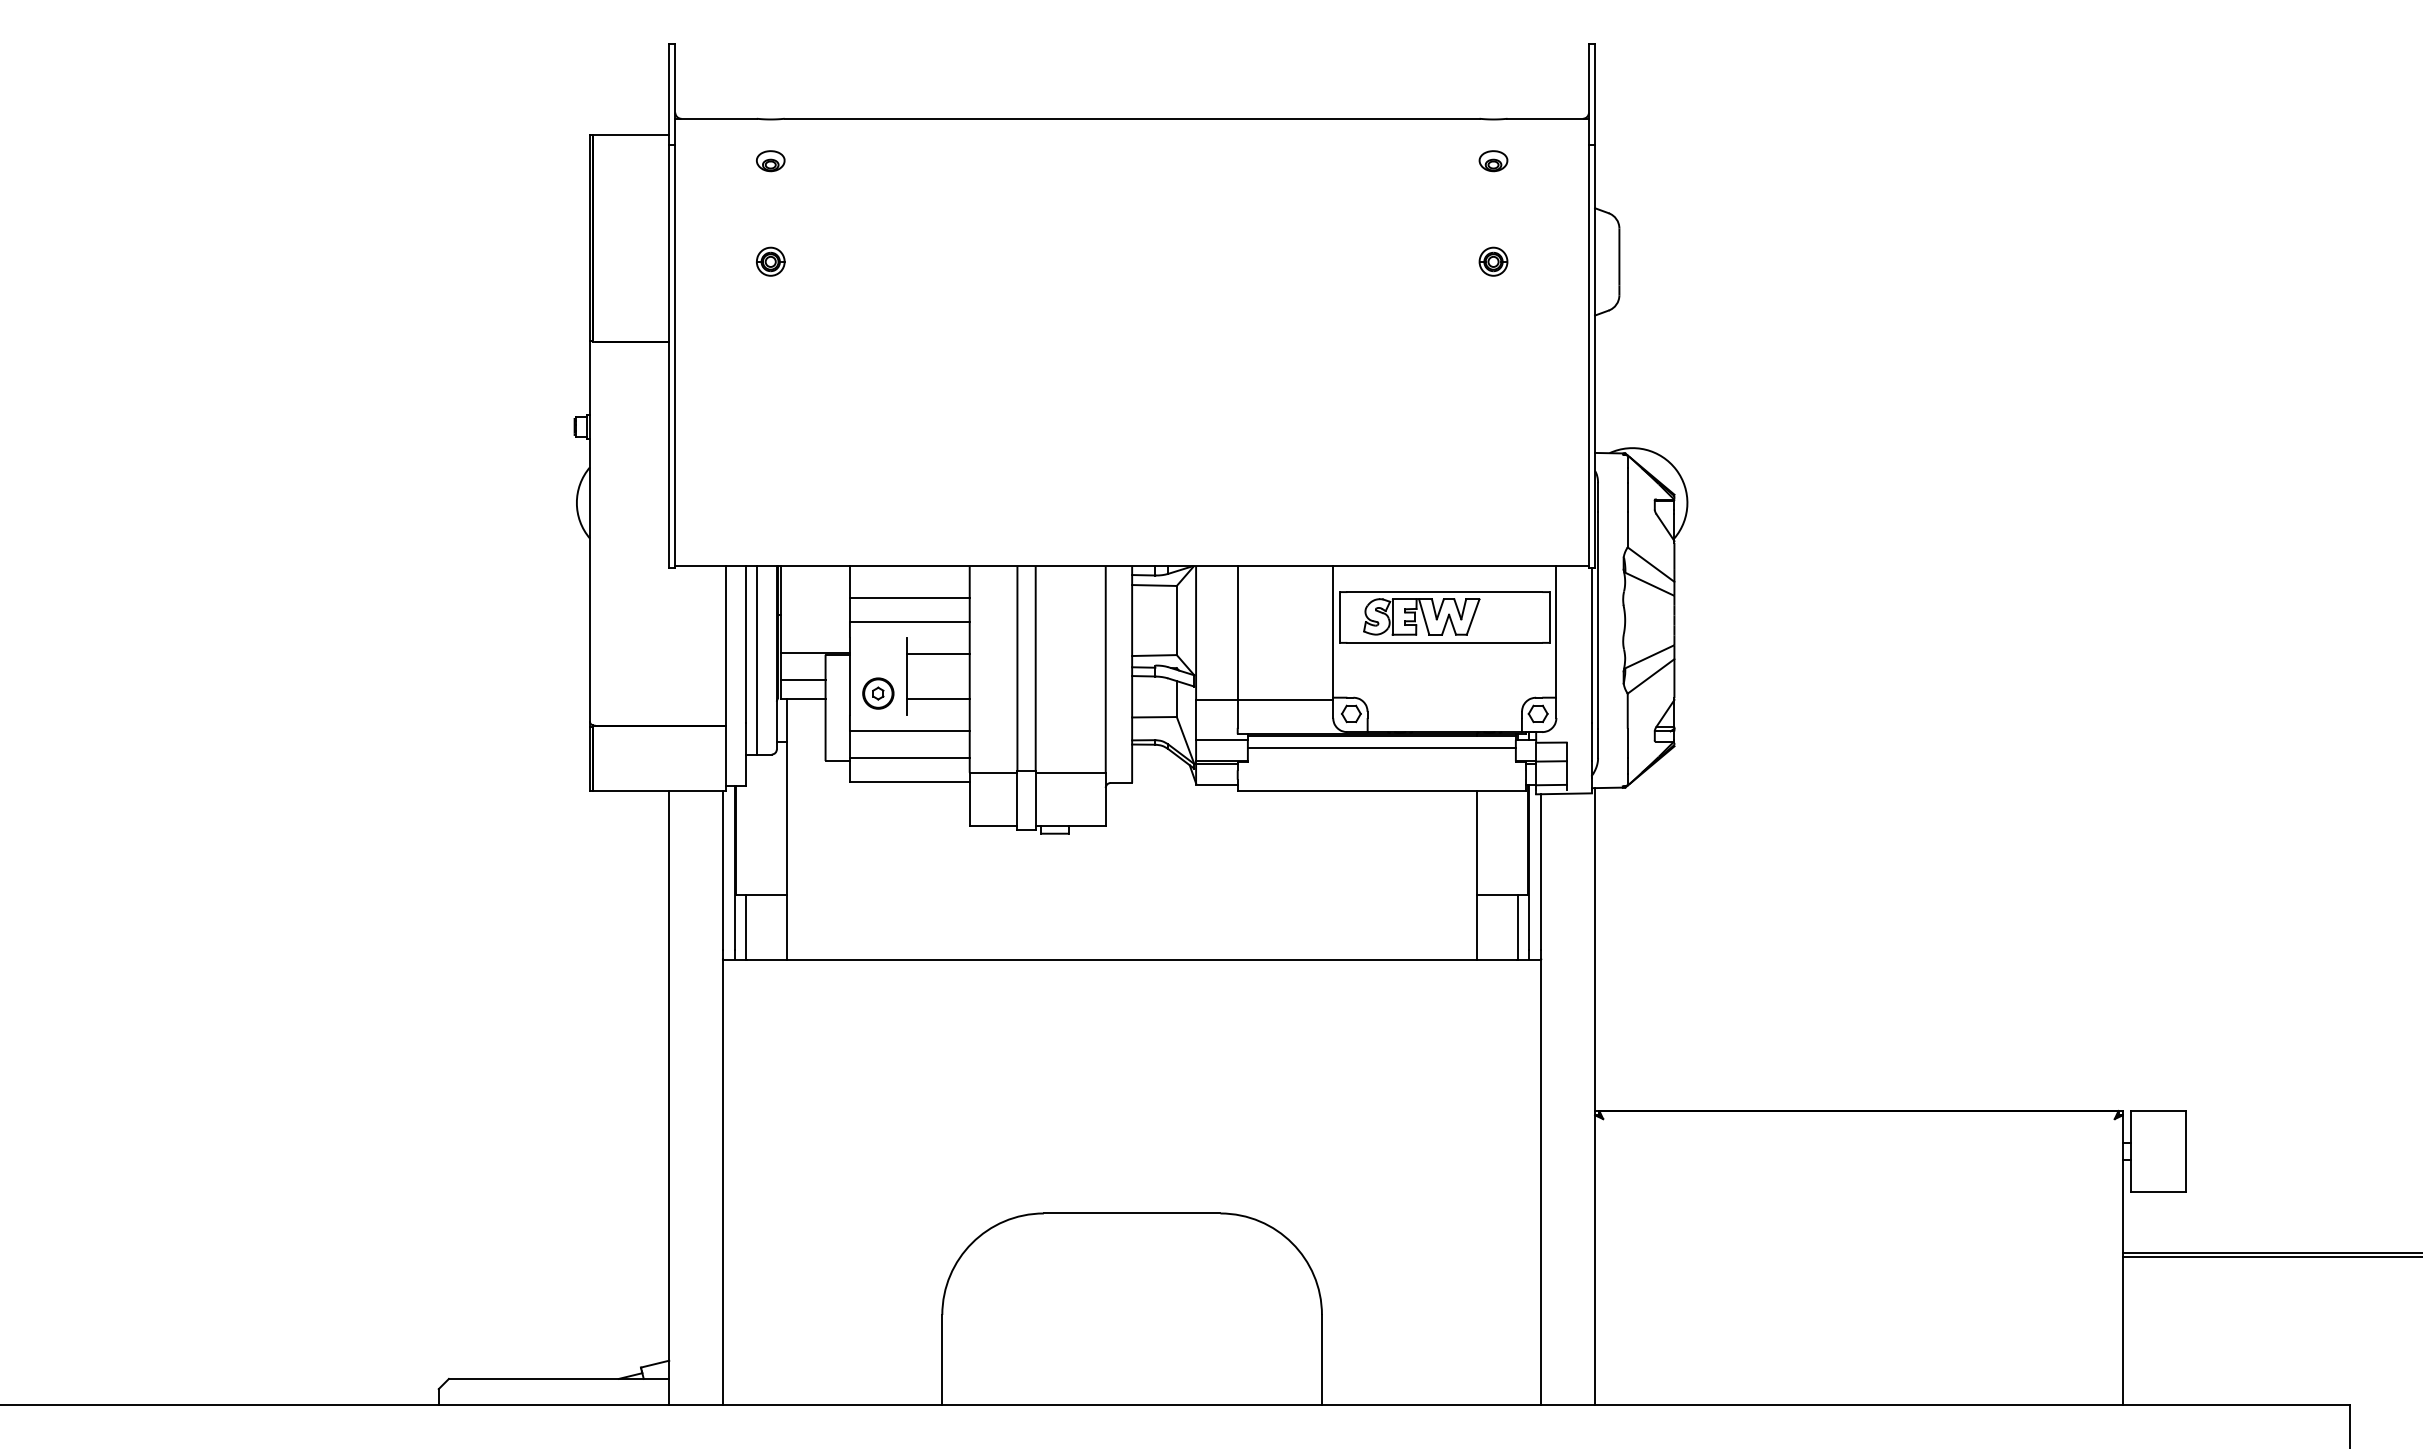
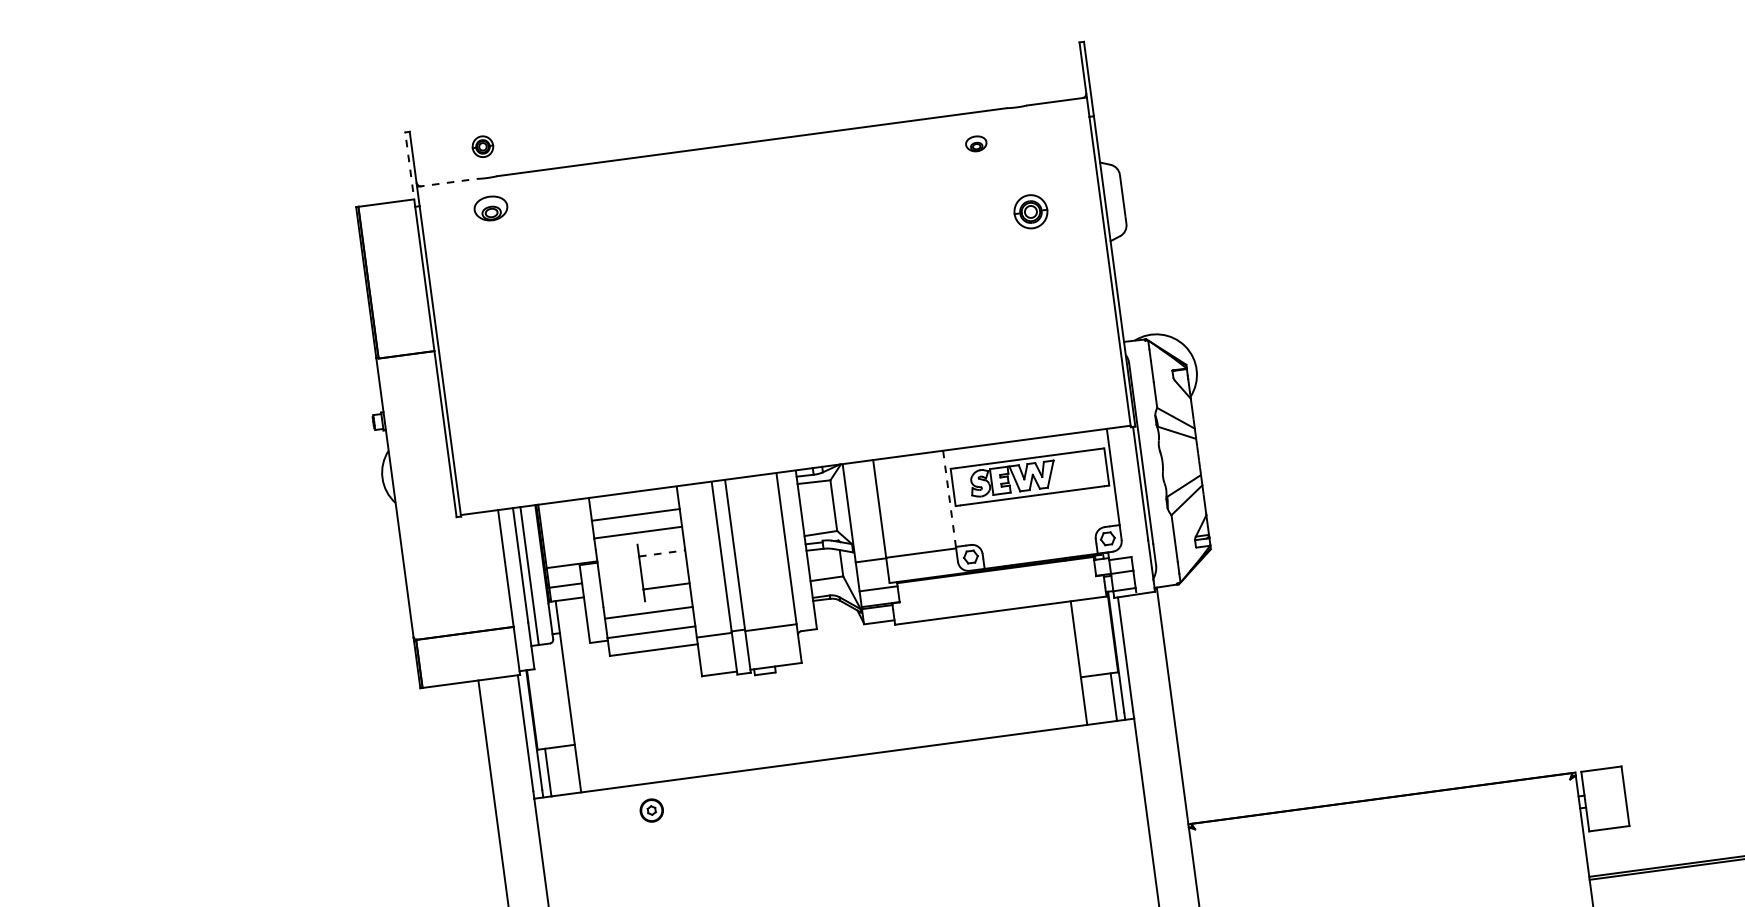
line: (669, 94) -> (410, 169), solid -> dashed
line: (716, 118) -> (447, 182), solid -> dashed
part: (770, 161) -> (491, 208), size x1.6
part: (1493, 161) -> (976, 144), moved
part: (770, 261) -> (482, 146), moved
part: (1493, 261) -> (1030, 211), size x1.6
line: (1333, 632) -> (949, 499), solid -> dashed
line: (938, 653) -> (662, 553), solid -> dashed
part: (878, 693) -> (651, 810), moved
line: (1381, 747) -> (996, 578), removed

